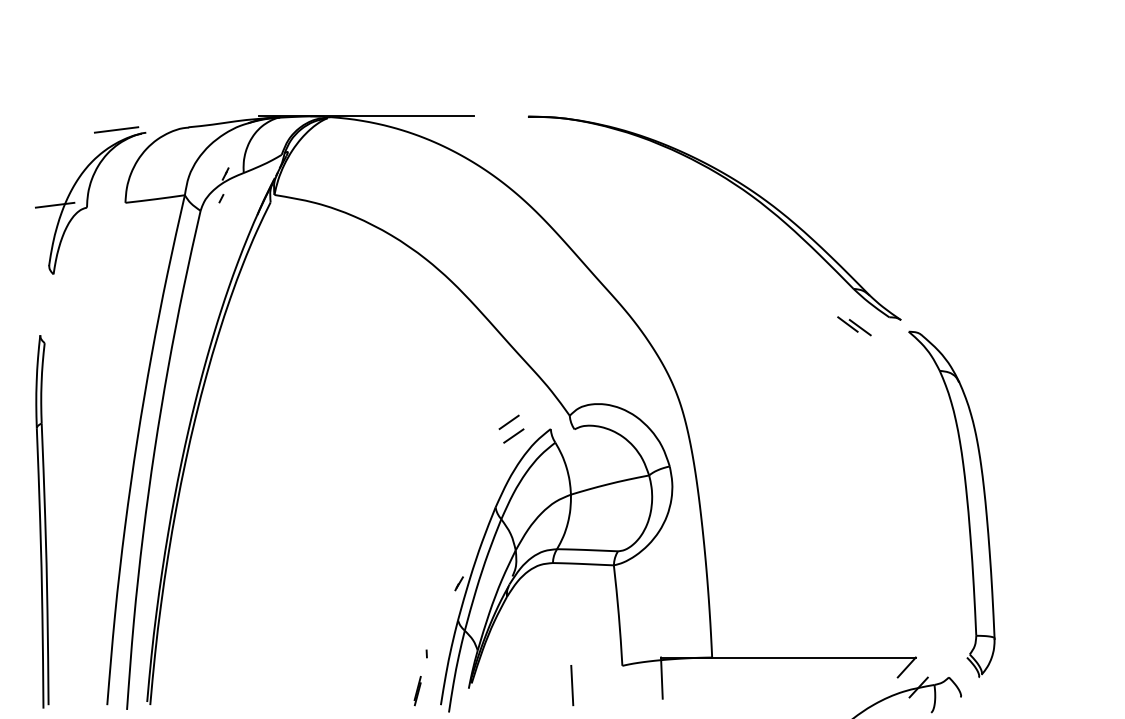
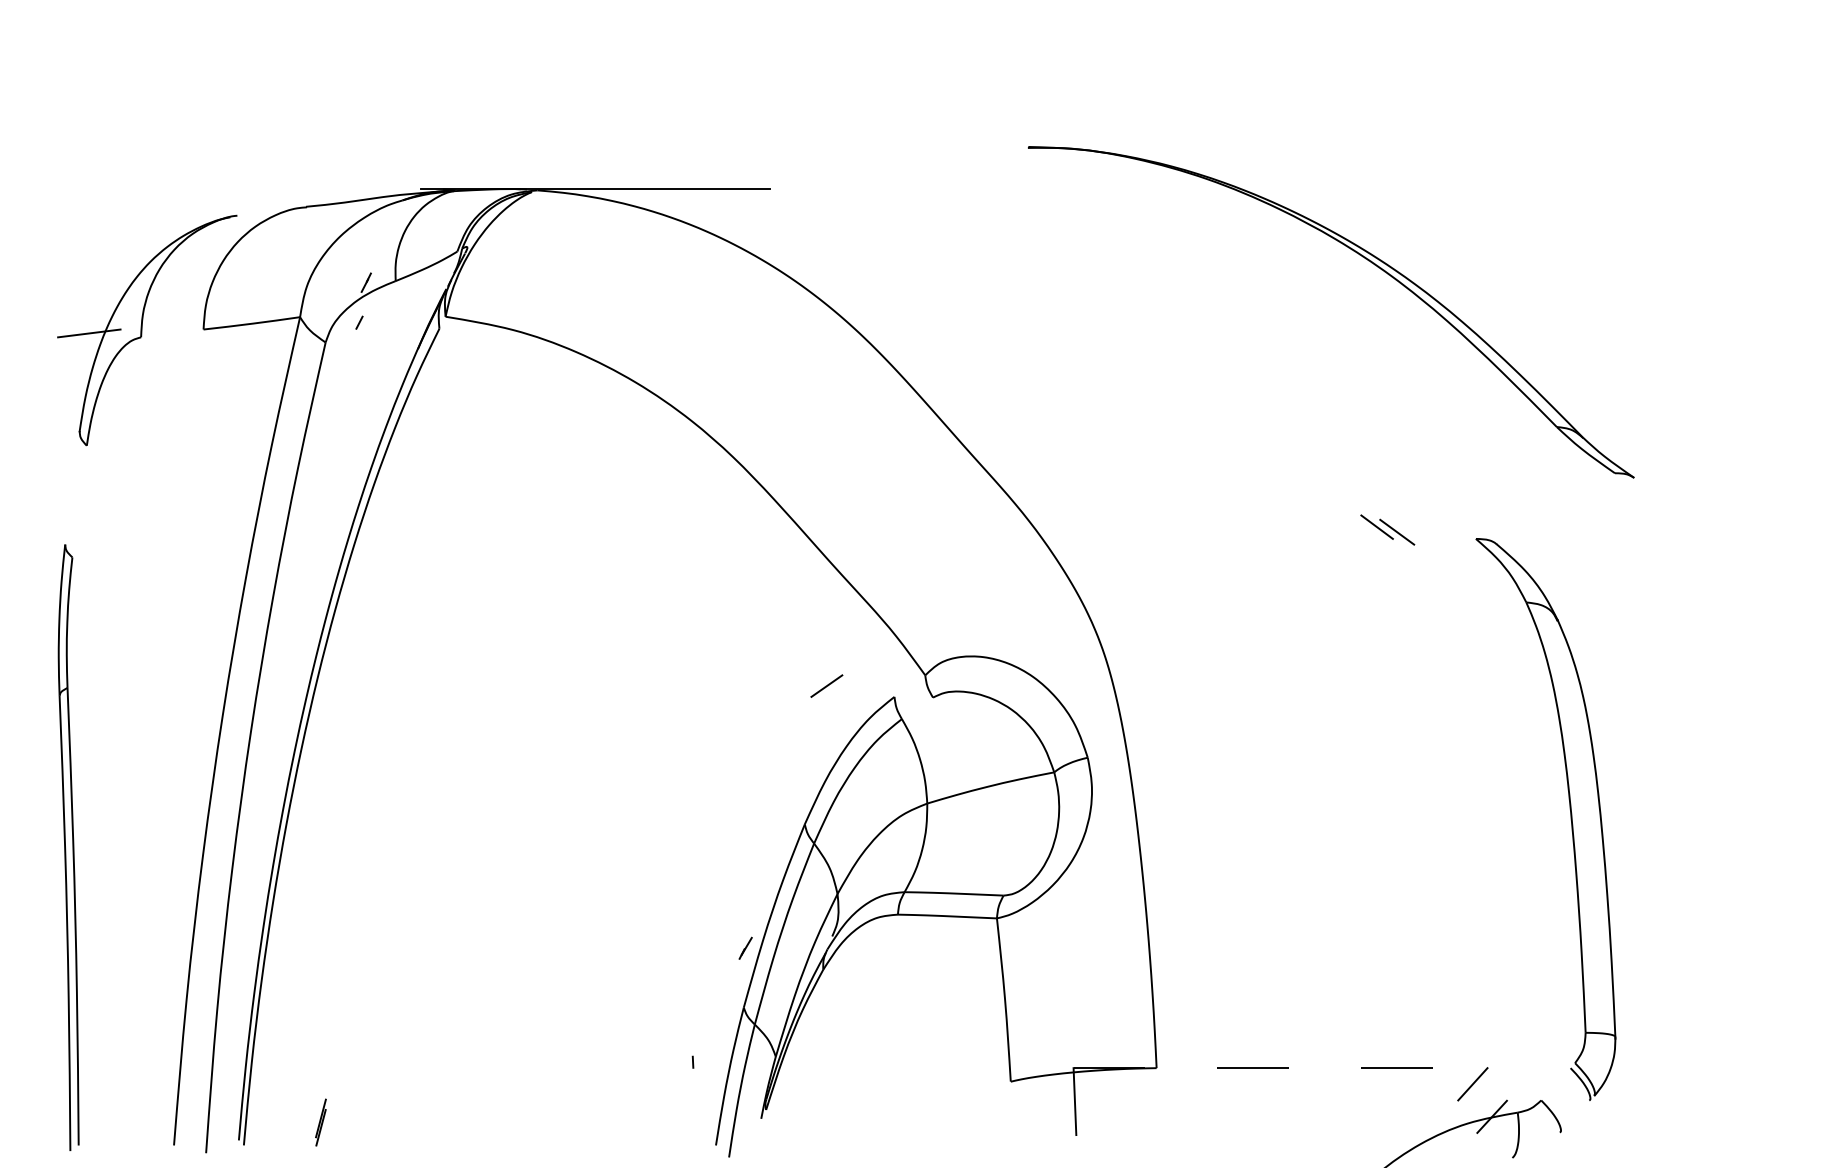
line: (116, 129) -> (189, 210), removed
part: (734, 185) -> (1363, 259), moved
line: (513, 435) -> (833, 707), removed
line: (788, 657) -> (1280, 1068), solid -> dashed
line: (572, 685) -> (929, 1113), removed
part: (417, 691) -> (320, 1123), moved

